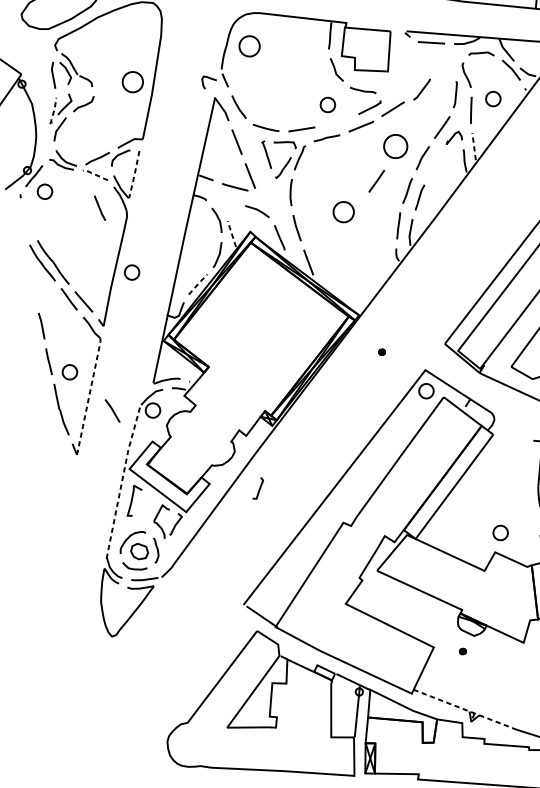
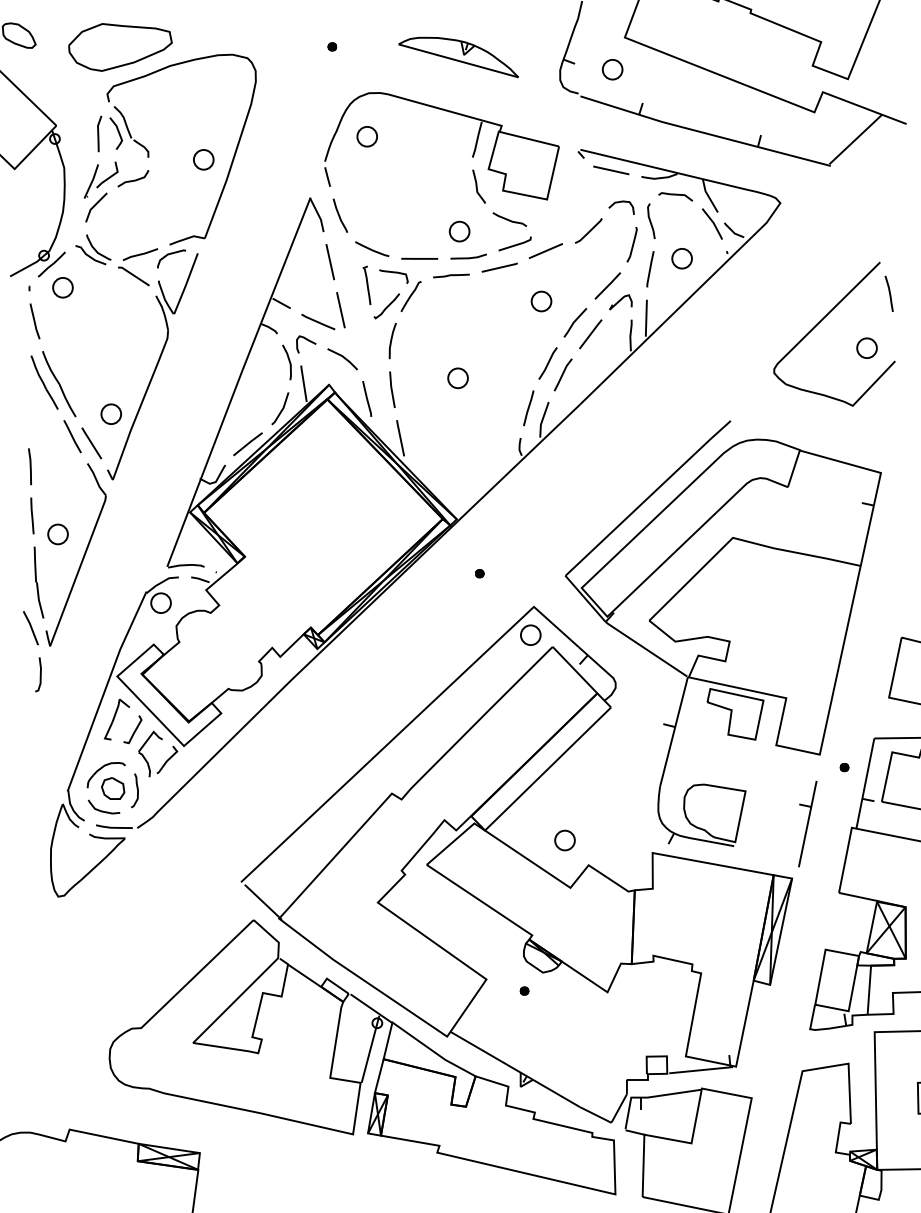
part: (248, 46) -> (366, 136), size x0.71
curve: (442, 65) -> (621, 202), added
curve: (210, 79) -> (308, 341), moved
part: (132, 81) -> (203, 159), size x0.71
line: (54, 110) -> (92, 180), dashed -> solid
line: (337, 122) -> (468, 257), added
part: (395, 146) -> (541, 301), size x0.62
line: (474, 146) -> (646, 317), dashed -> solid
line: (435, 164) -> (590, 334), added
line: (95, 174) -> (133, 275), dashed -> solid
line: (134, 175) -> (186, 285), dashed -> solid
line: (376, 180) -> (508, 343), removed
line: (99, 208) -> (34, 321), moved
part: (343, 212) -> (457, 378), size x0.71
line: (231, 233) -> (303, 382), dashed -> solid
part: (131, 272) -> (110, 413), moved
line: (198, 283) -> (248, 443), dashed -> solid
line: (89, 396) -> (78, 570), dashed -> solid
line: (112, 411) -> (30, 628), moved
line: (72, 476) -> (39, 674), added
line: (122, 480) -> (105, 690), dashed -> solid
curve: (259, 488) -> (134, 730), moved
part: (500, 533) -> (564, 840), moved
line: (465, 709) -> (515, 1069), dashed -> solid

